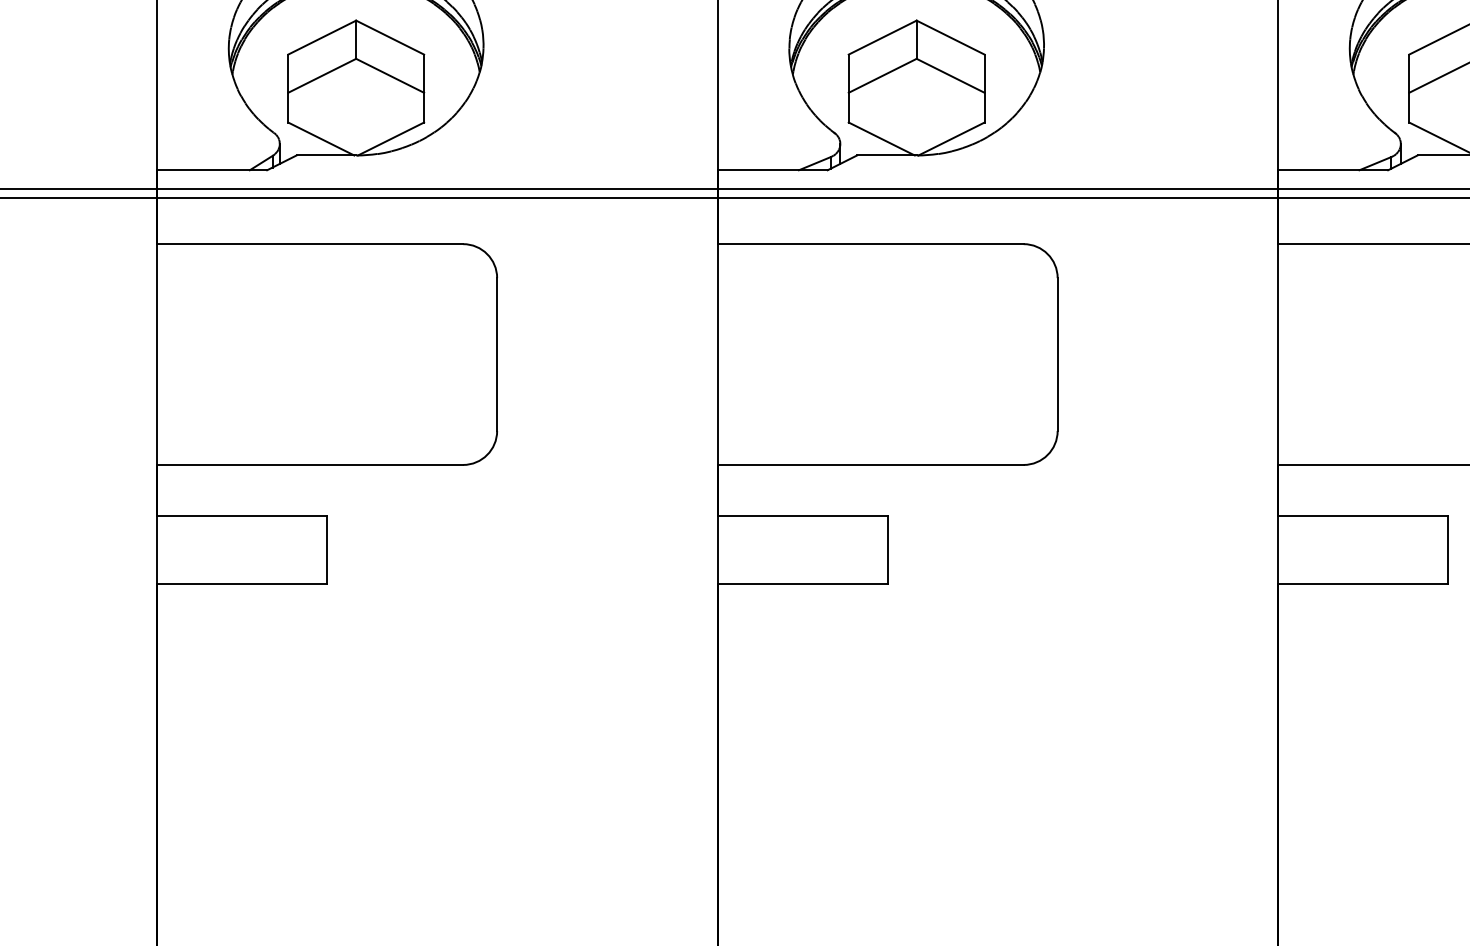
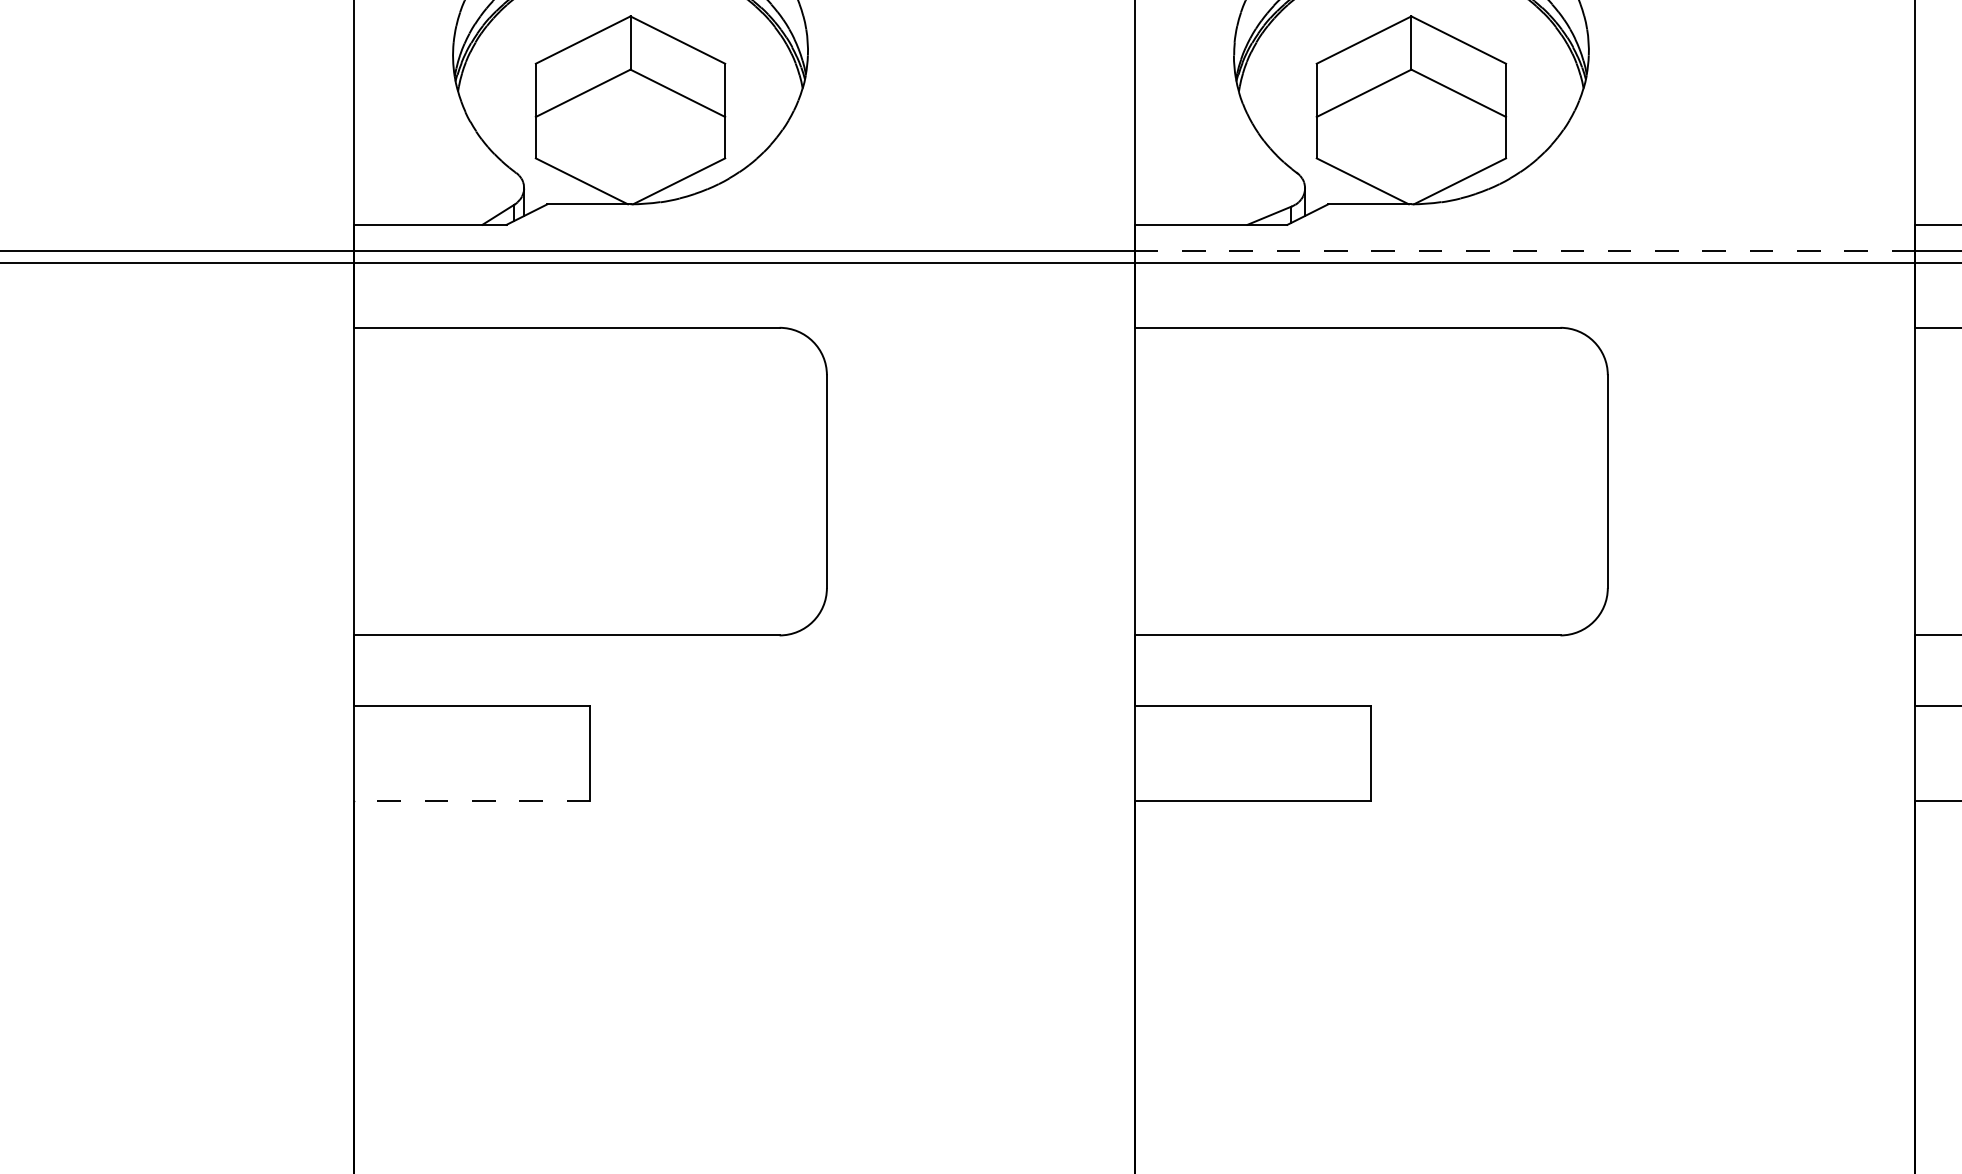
line: (998, 189) -> (1525, 251), solid -> dashed
line: (242, 583) -> (472, 800), solid -> dashed

